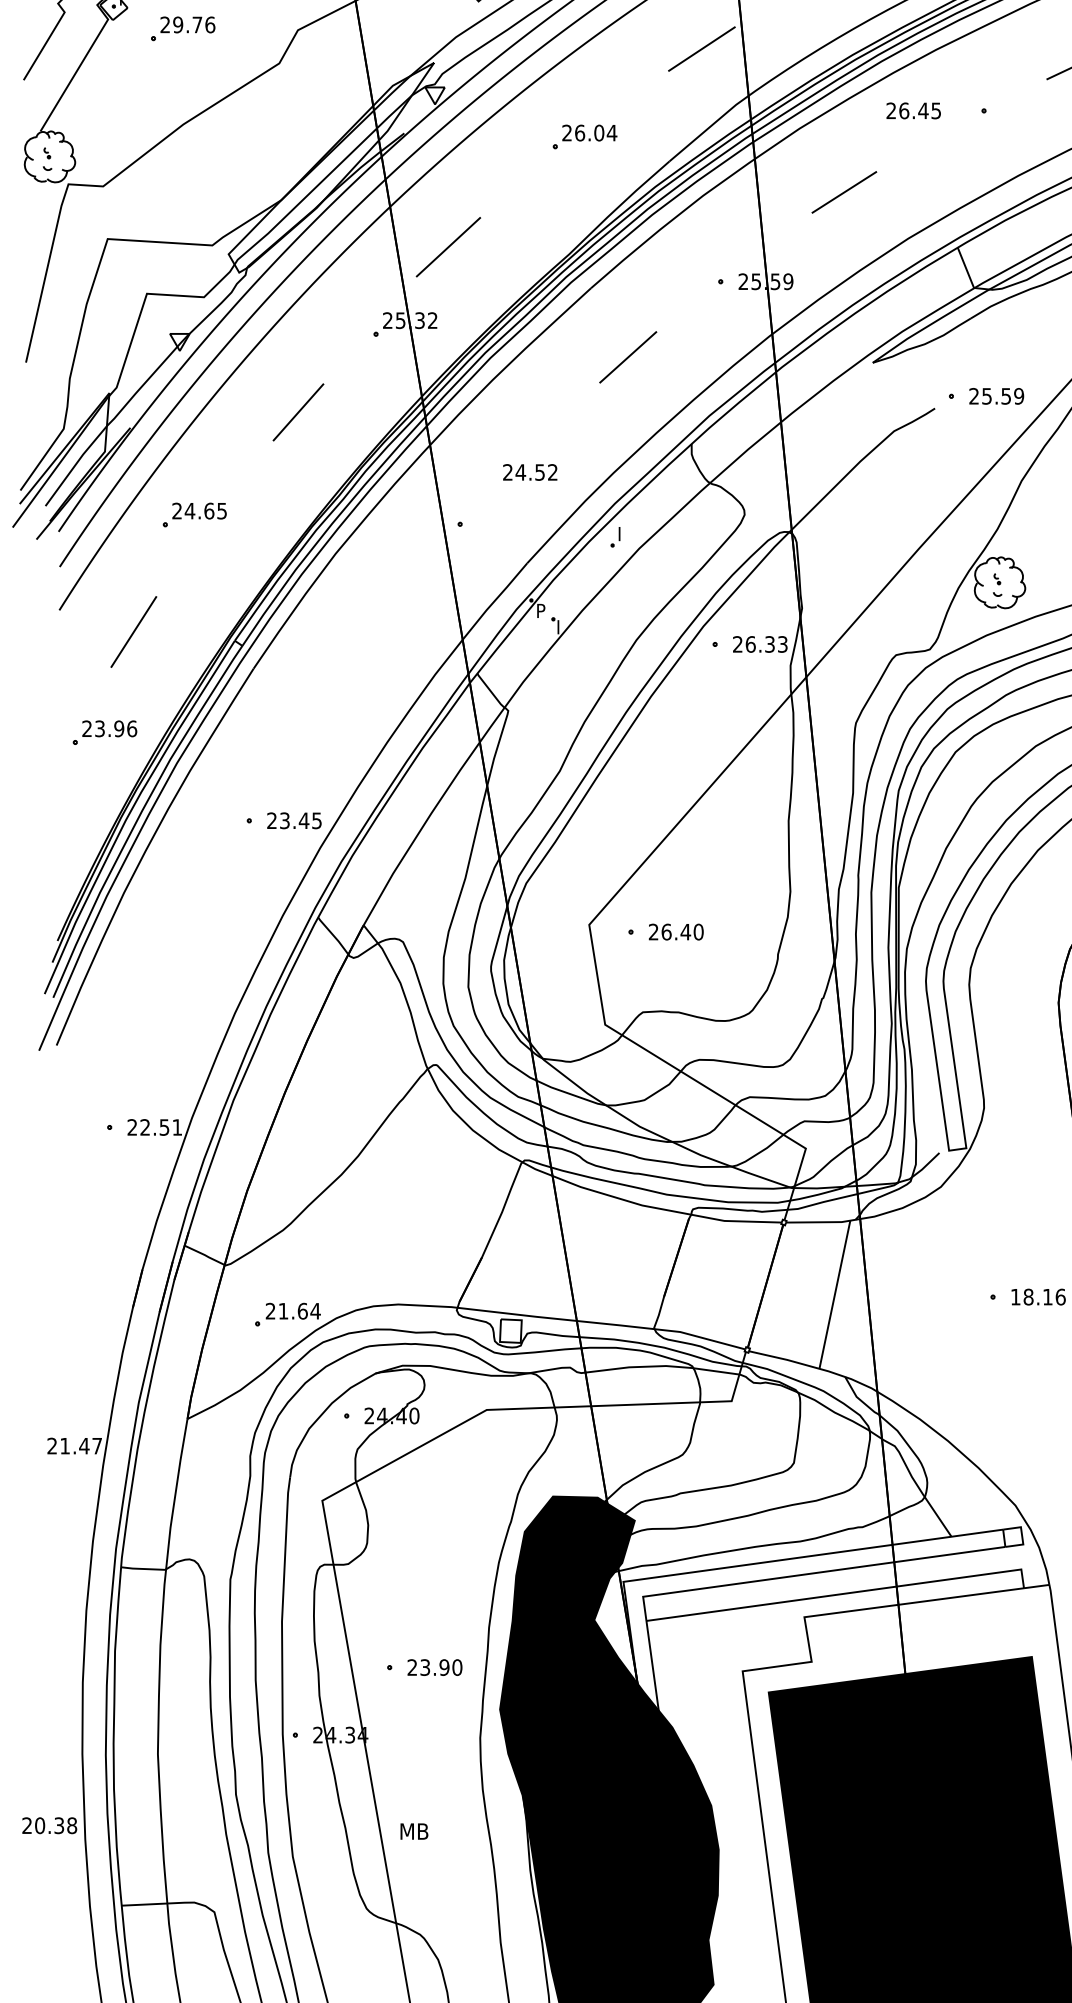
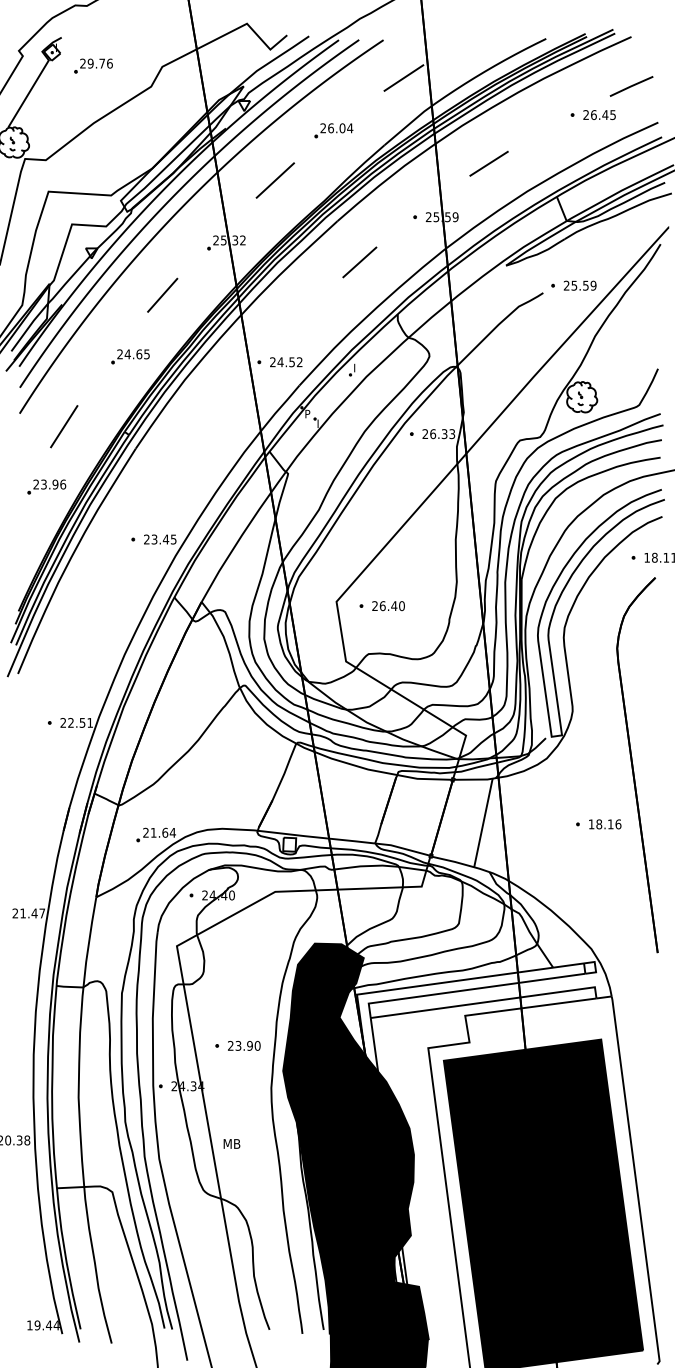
text: (913, 111) -> (599, 115), moved
line: (447, 247) -> (274, 180), moved
text: (530, 472) -> (286, 362), moved
part: (194, 514) -> (130, 356), moved

